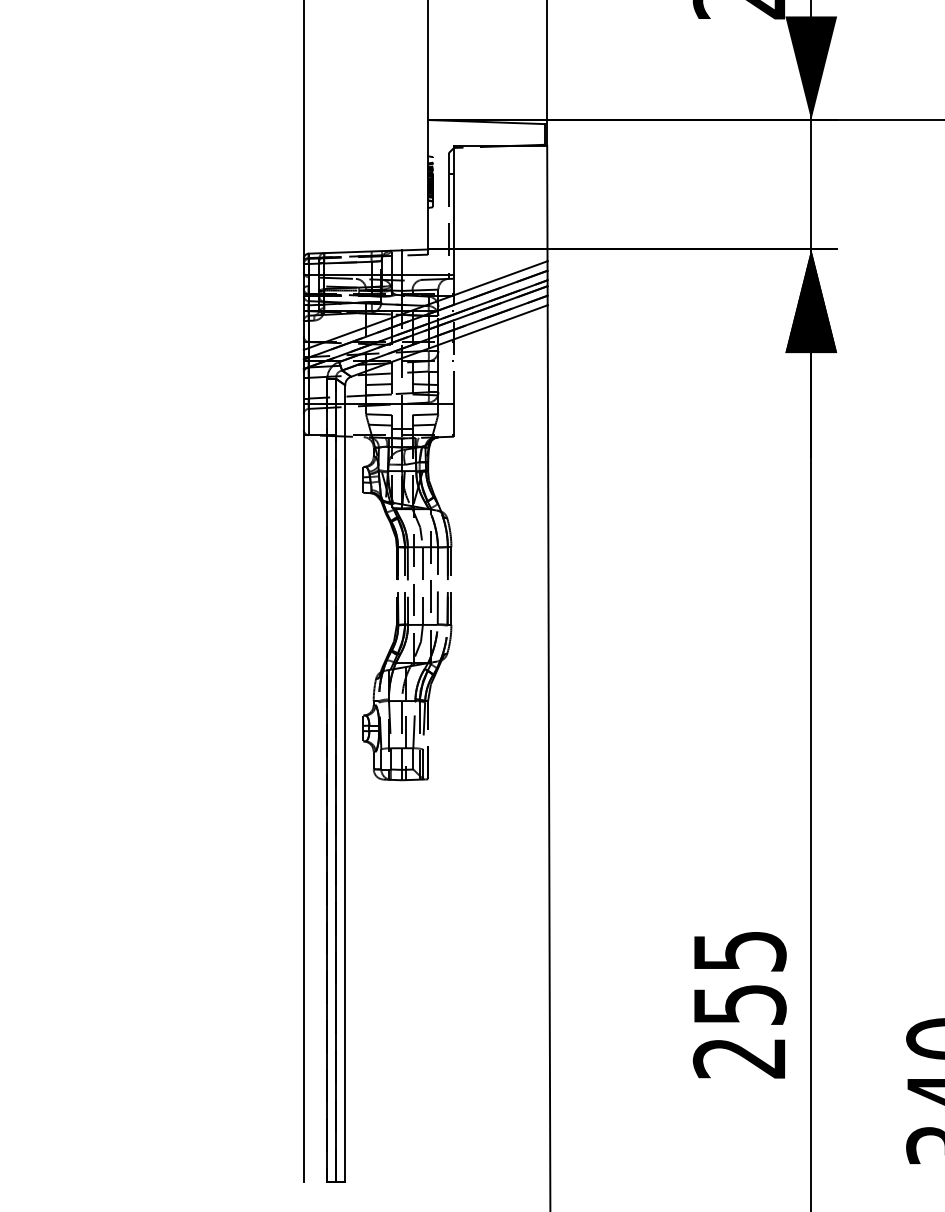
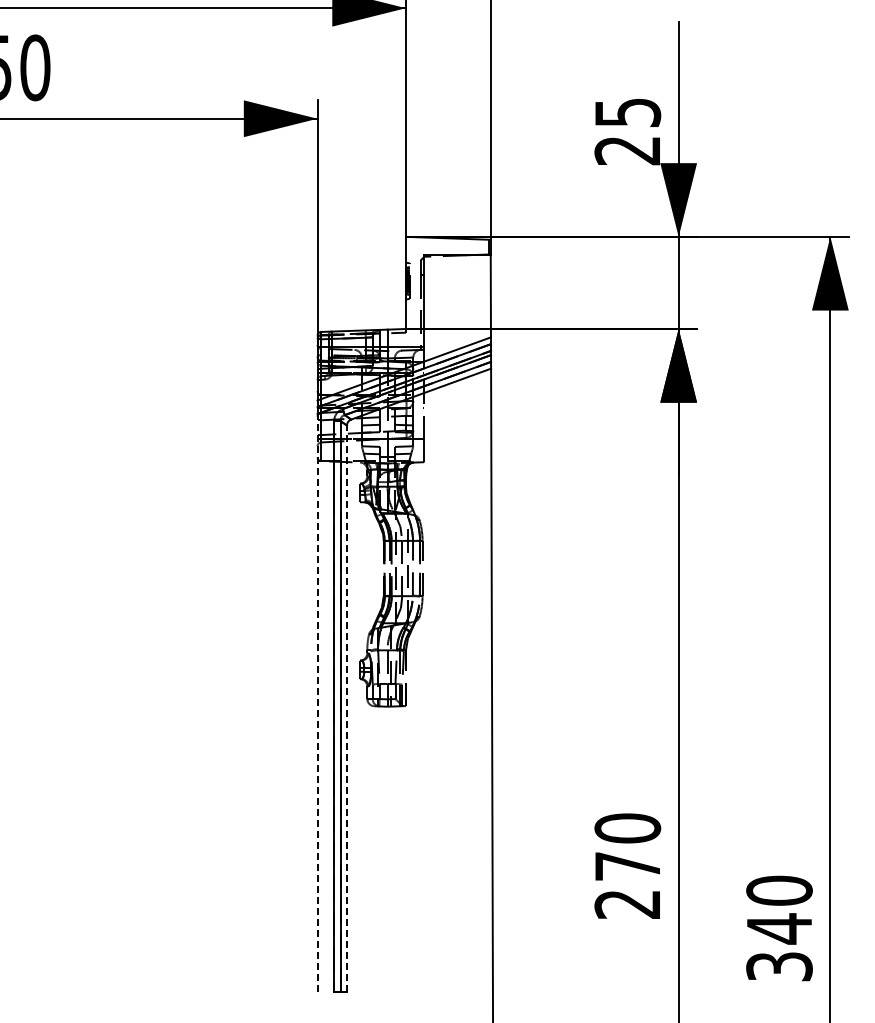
line: (303, 774) -> (317, 702), solid -> dashed
line: (345, 782) -> (347, 708), solid -> dashed
text: (739, 976) -> (627, 846), 255 -> 270

